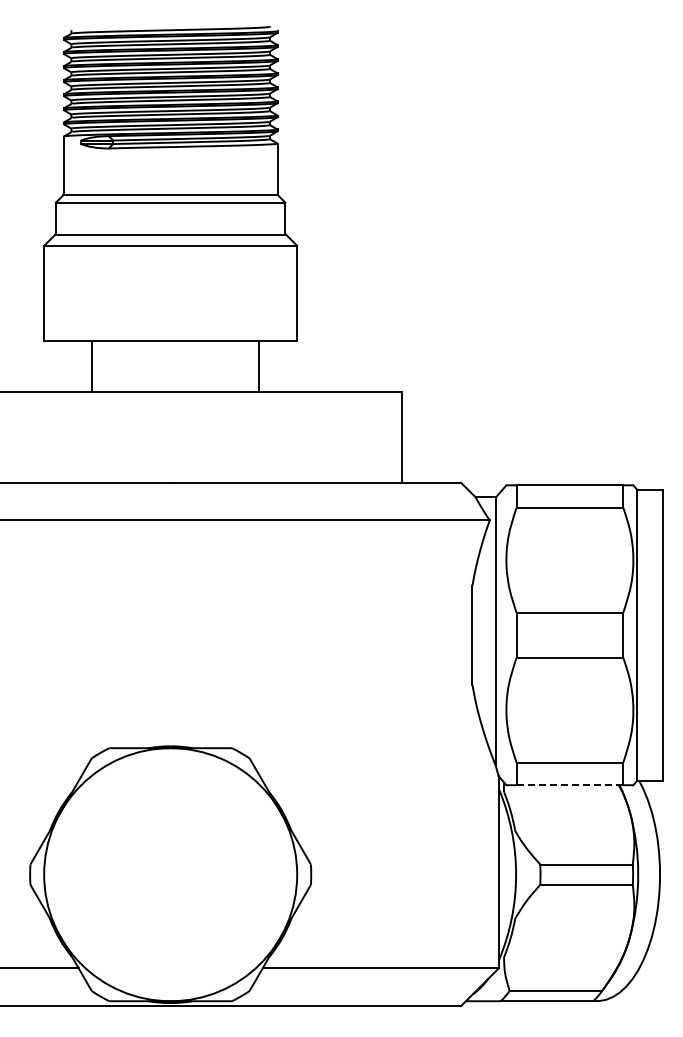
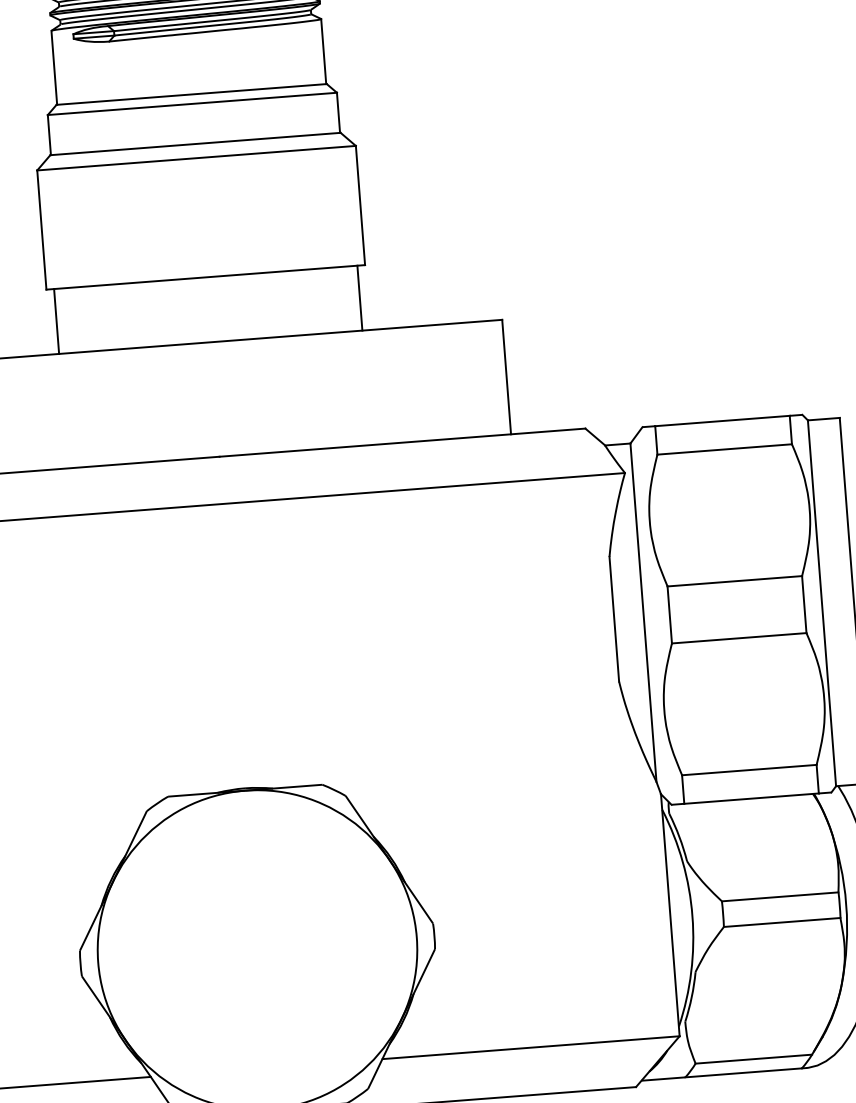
line: (92, 366) -> (56, 321), moved
line: (259, 366) -> (360, 298), moved
line: (569, 785) -> (751, 799), dashed -> solid

